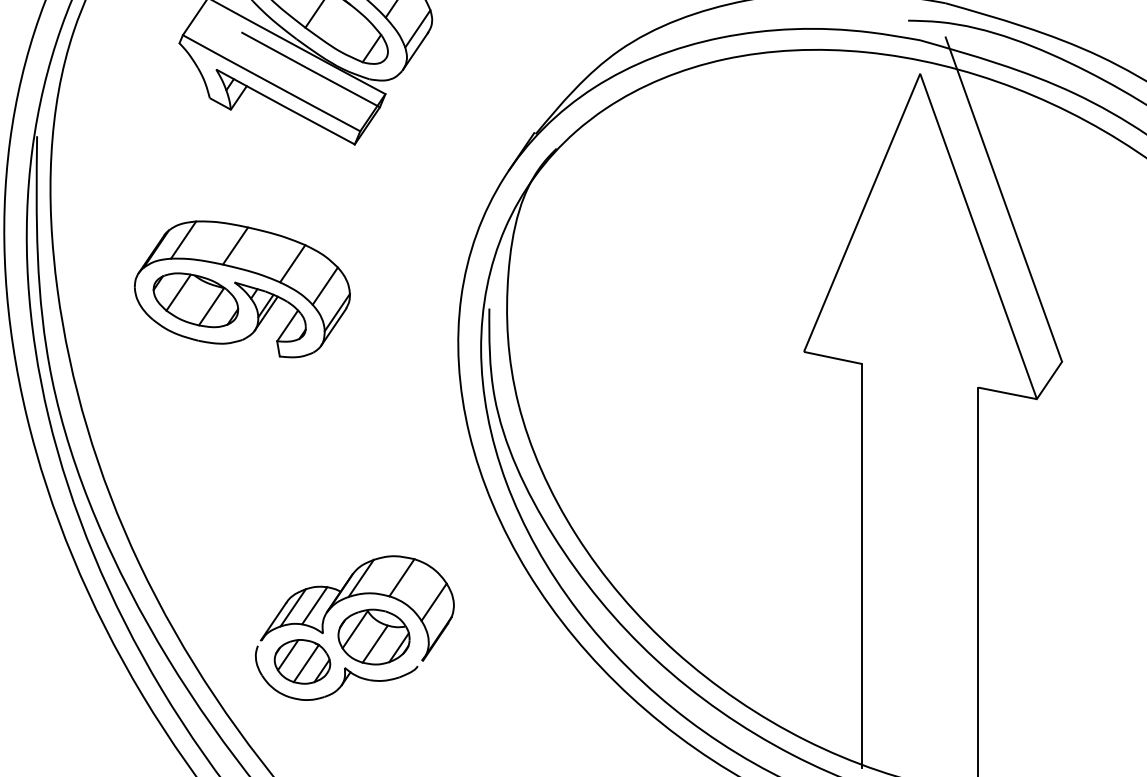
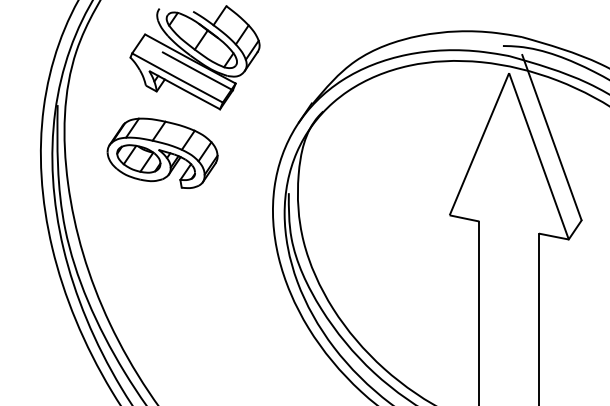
part: (242, 287) -> (162, 152), moved
part: (353, 628) -> (219, 356), removed

